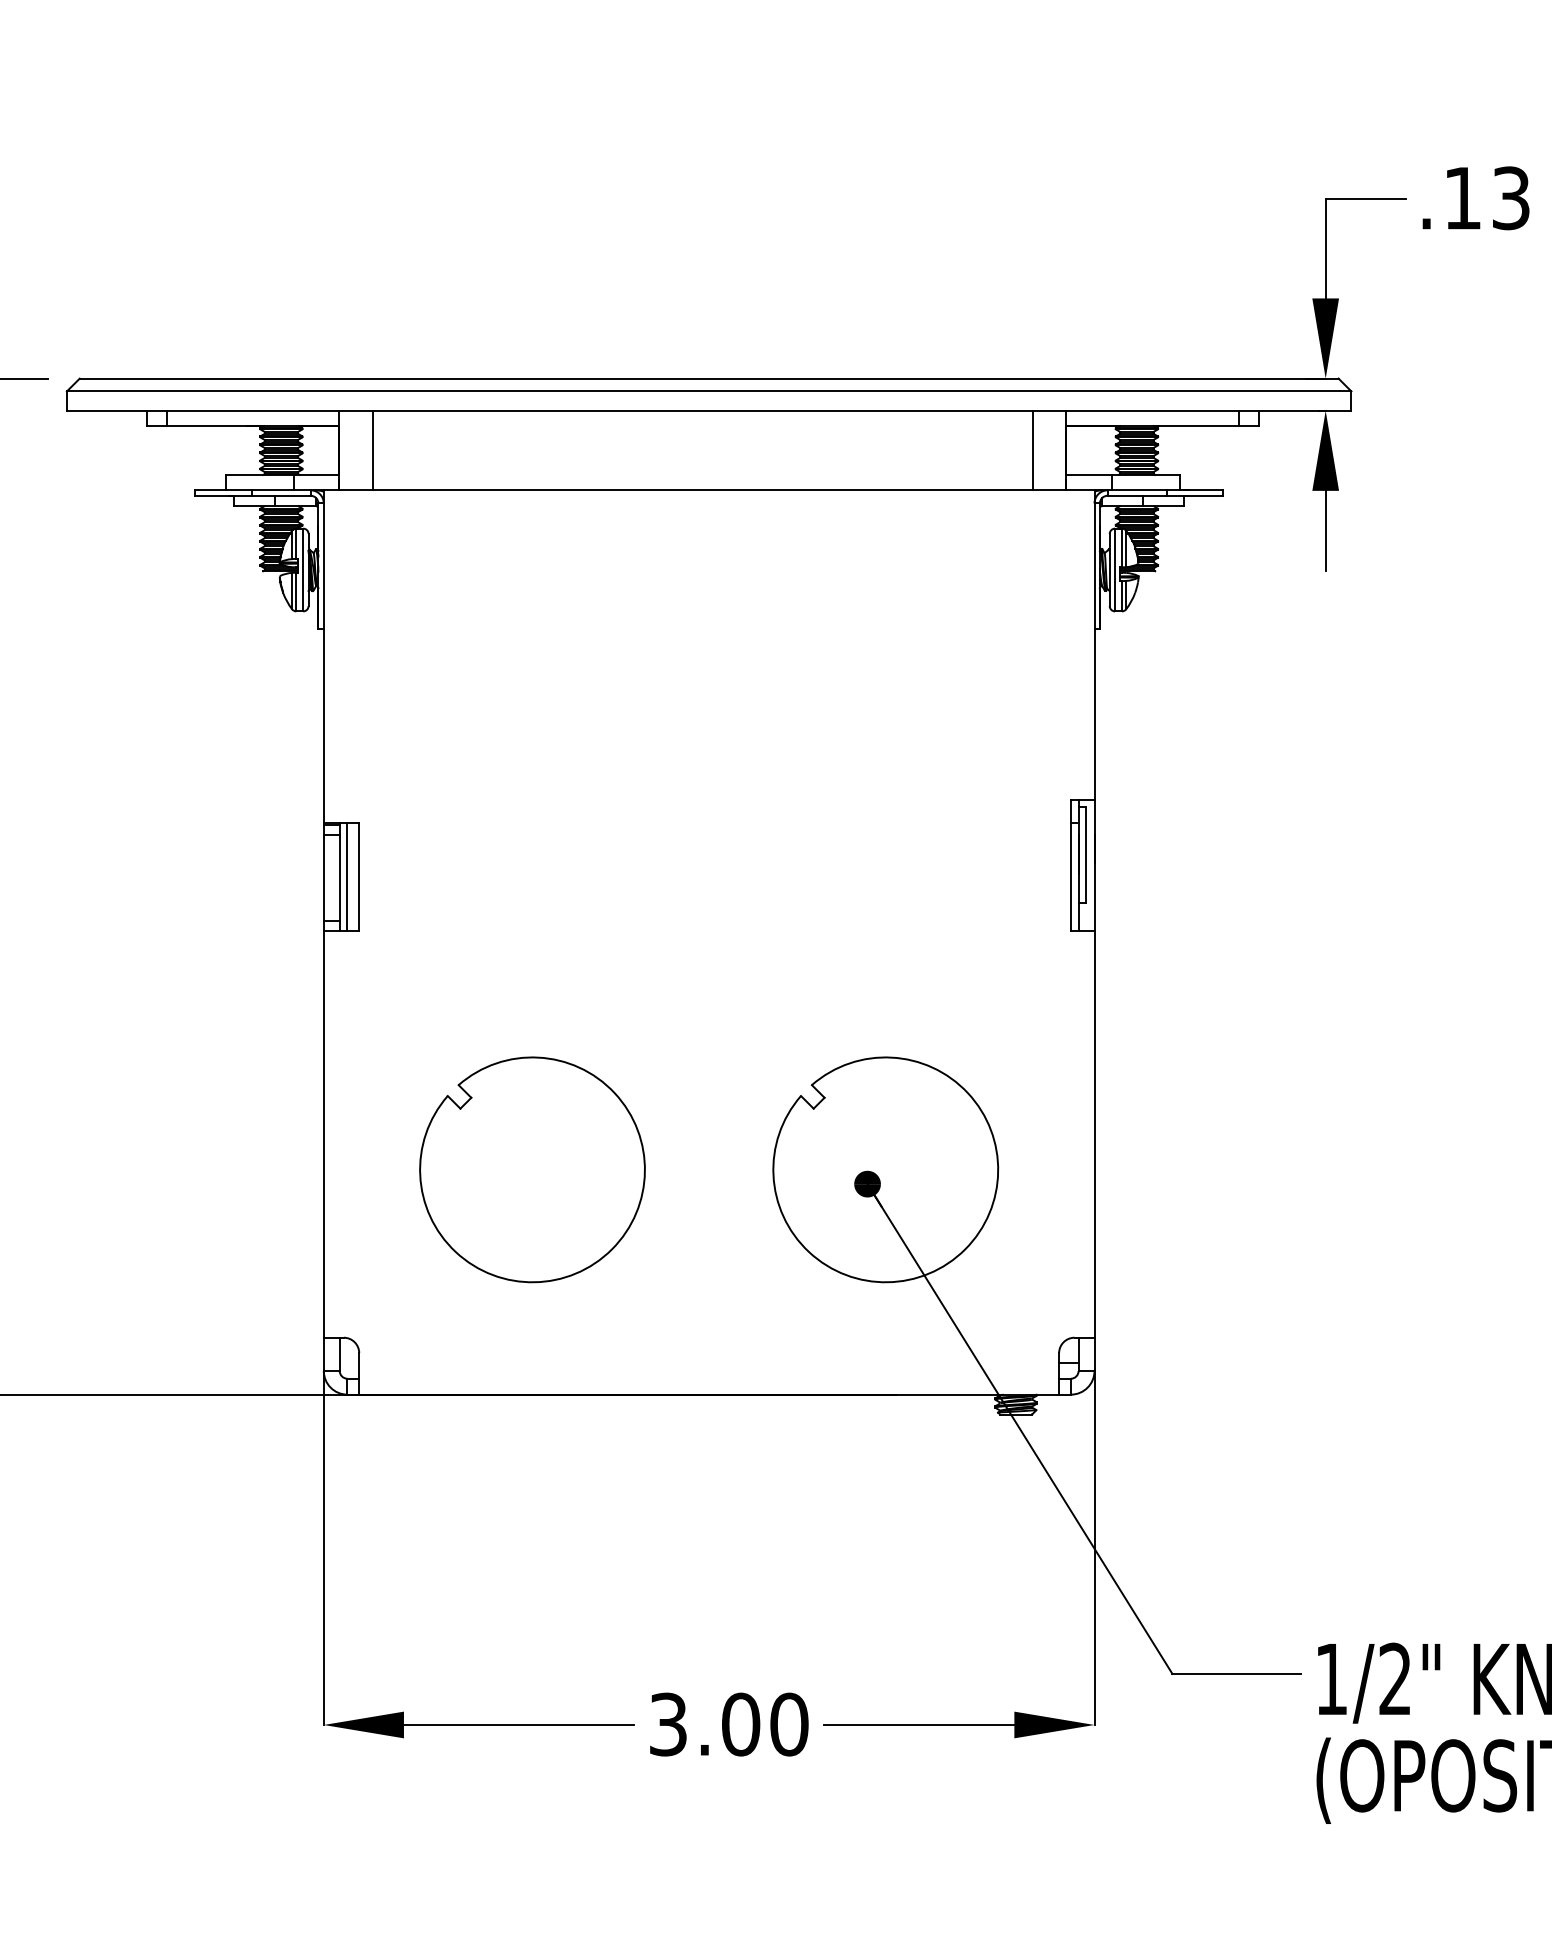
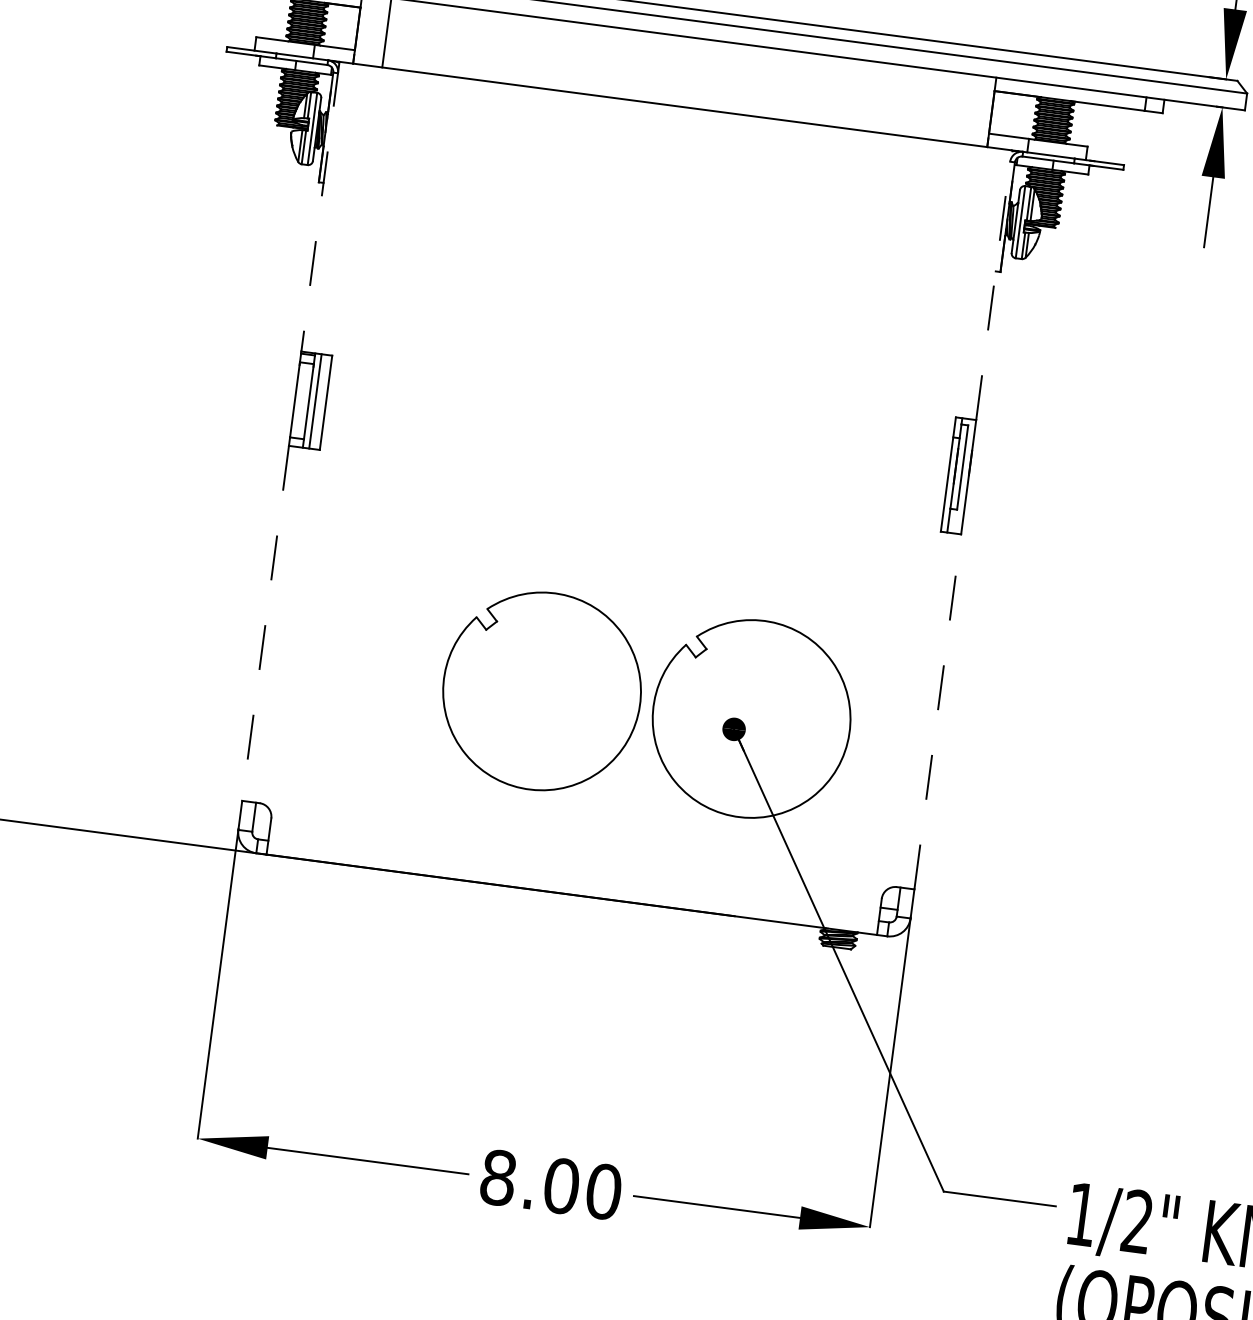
line: (1033, 450) -> (963, 108), removed
line: (1094, 644) -> (994, 284), solid -> dashed
line: (323, 656) -> (320, 206), solid -> dashed
line: (323, 1134) -> (265, 623), solid -> dashed
line: (1094, 1134) -> (937, 712), solid -> dashed
part: (532, 1169) -> (542, 691), moved
text: (668, 1724) -> (498, 1177), 3.00 -> 8.00

